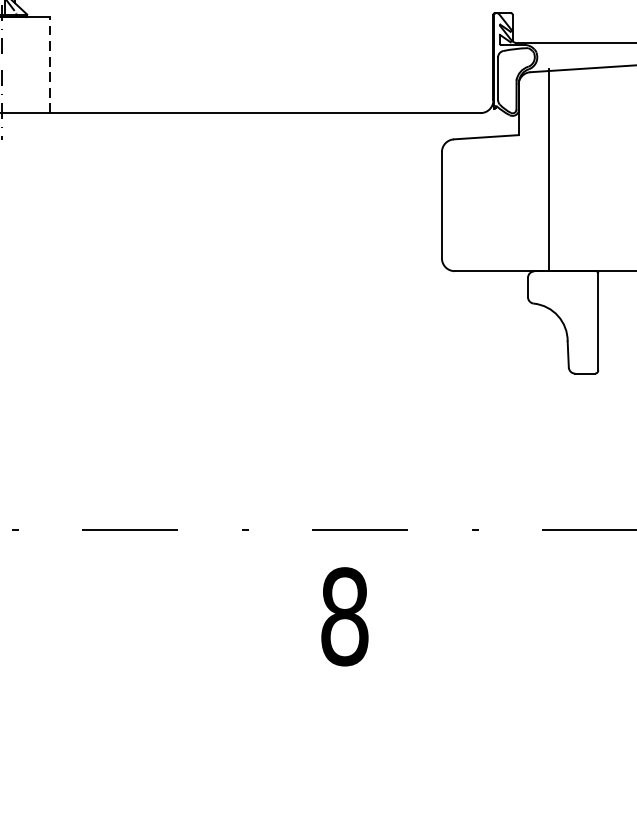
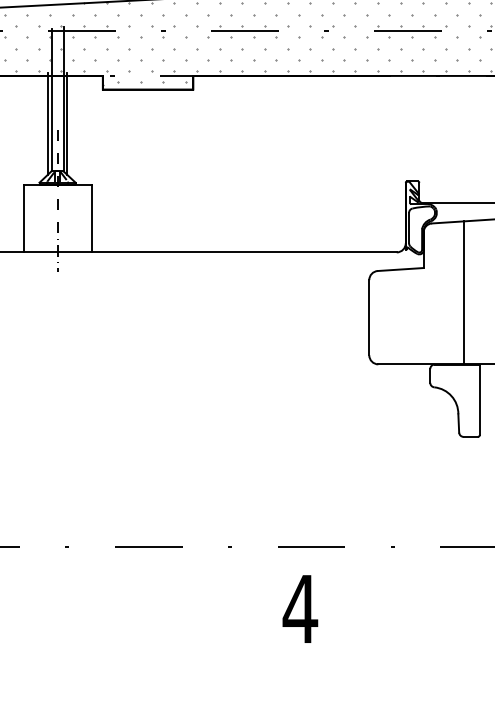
line: (49, 65) -> (91, 218), dashed -> solid
line: (549, 169) -> (464, 292), moved
text: (344, 617) -> (300, 609), 8 -> 4

